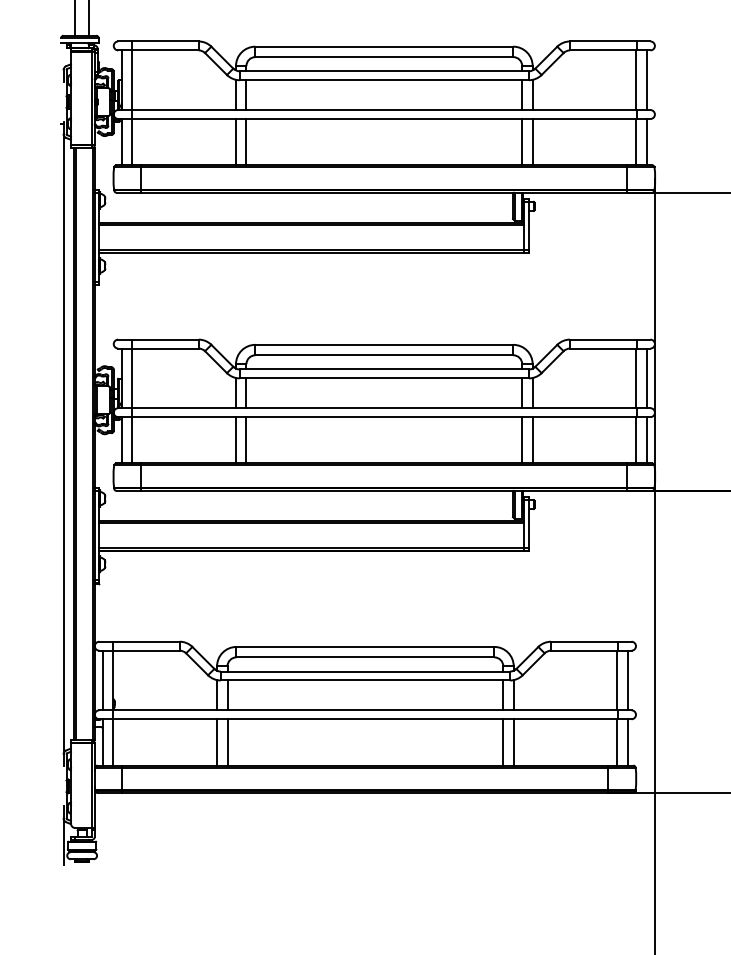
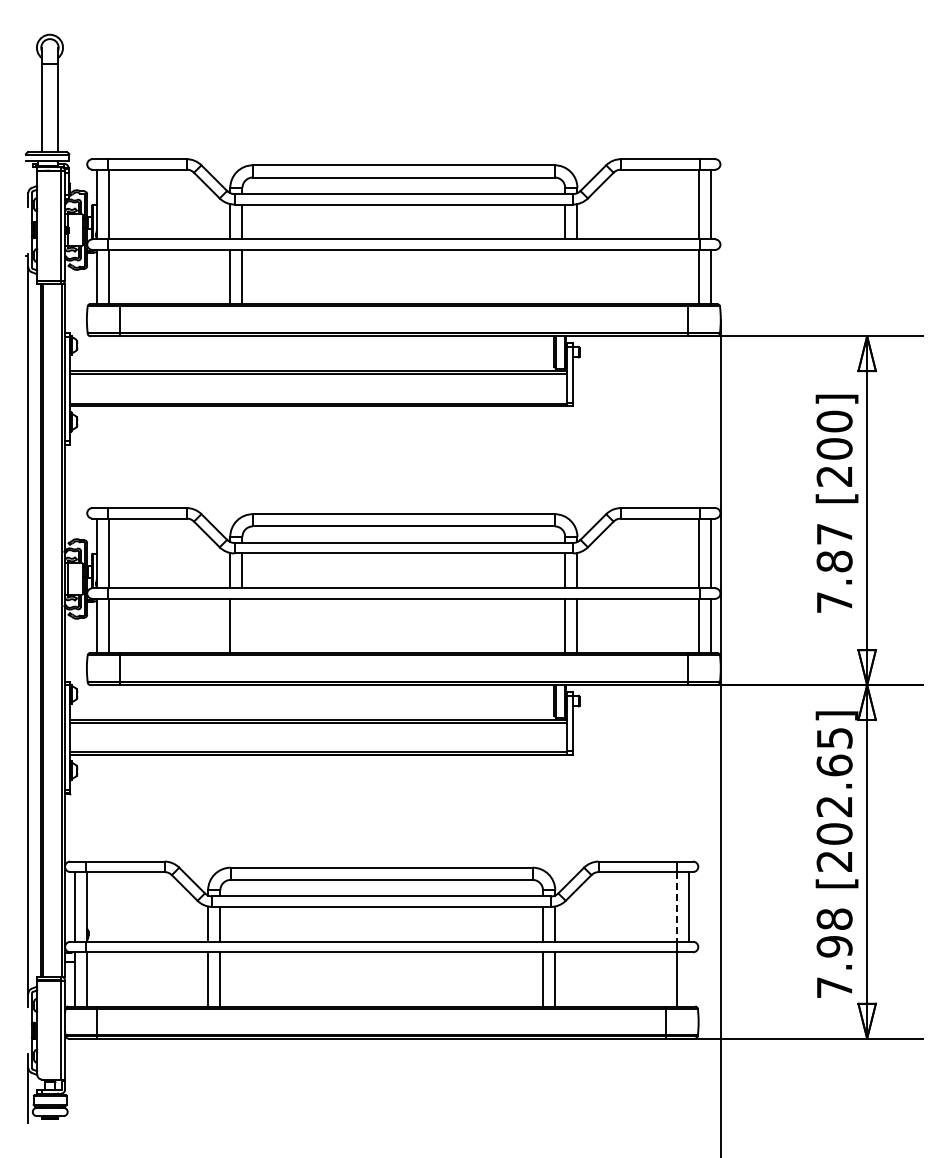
line: (522, 141) -> (565, 276), removed
line: (532, 141) -> (577, 276), removed
line: (246, 439) -> (242, 625), removed
line: (617, 680) -> (676, 906), solid -> dashed
line: (627, 742) -> (688, 979), removed

